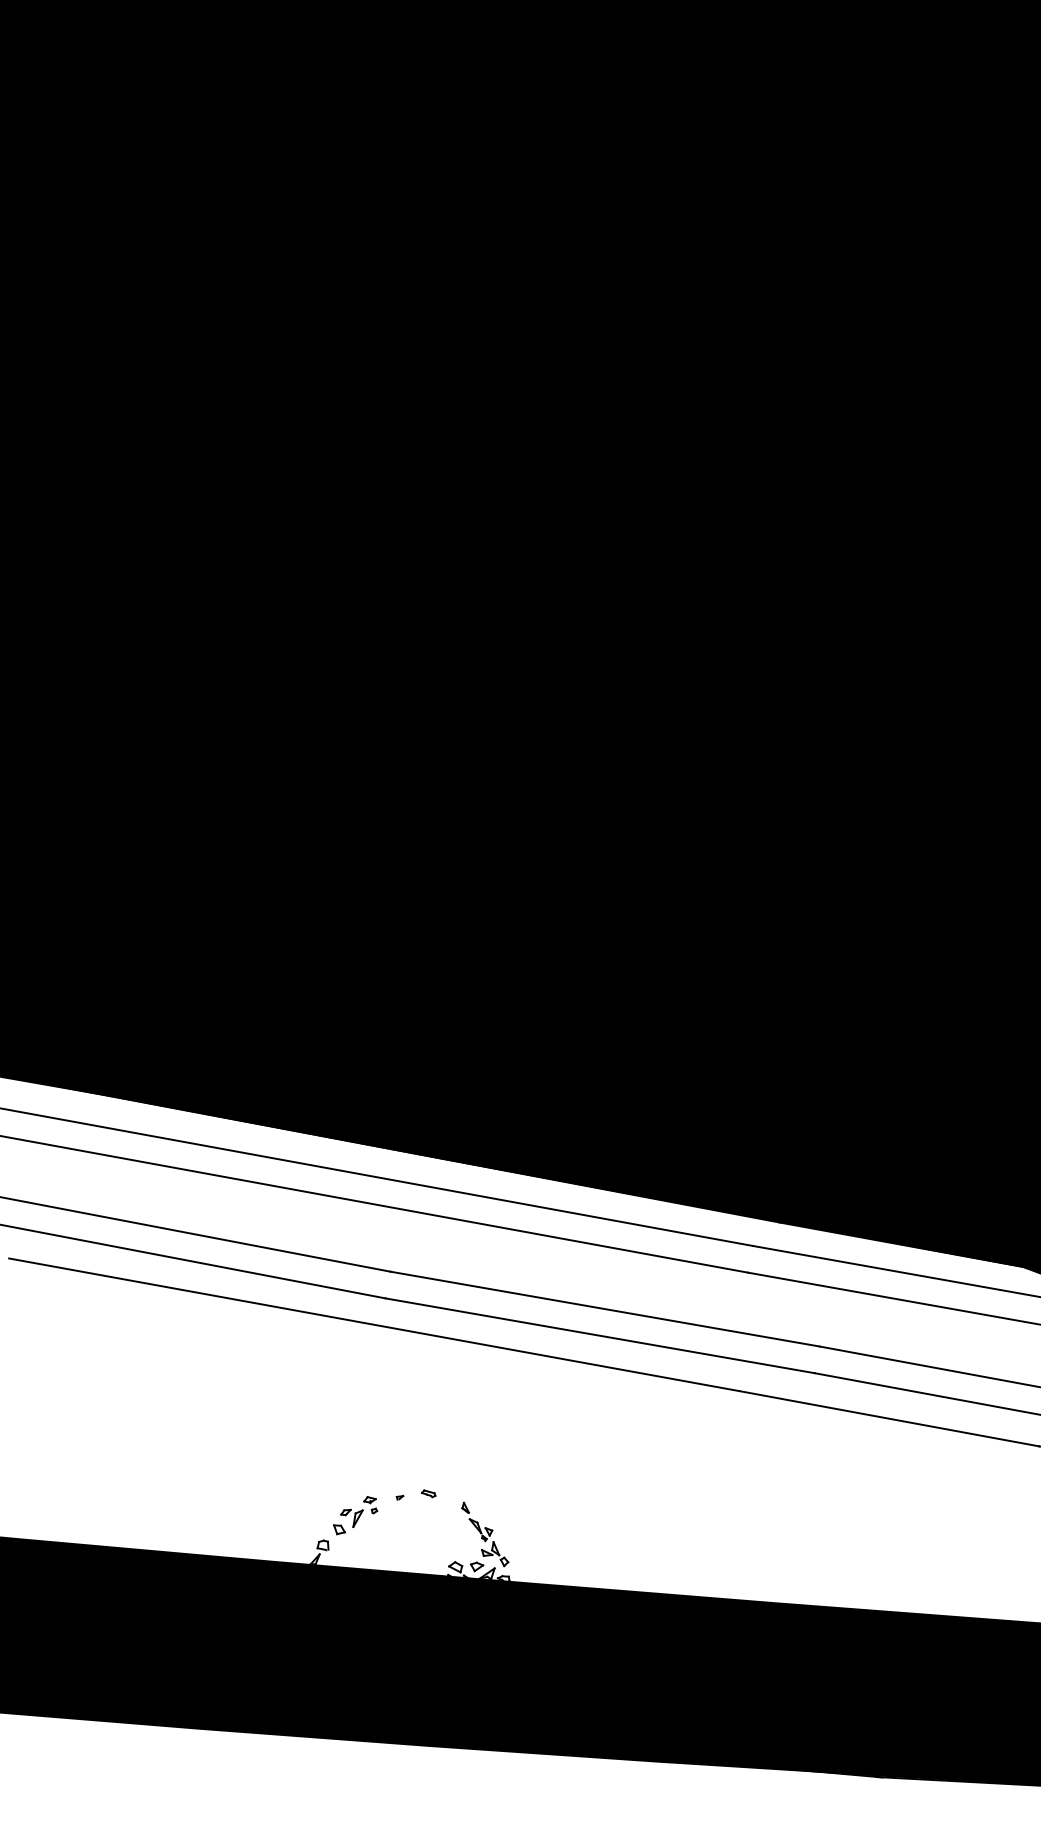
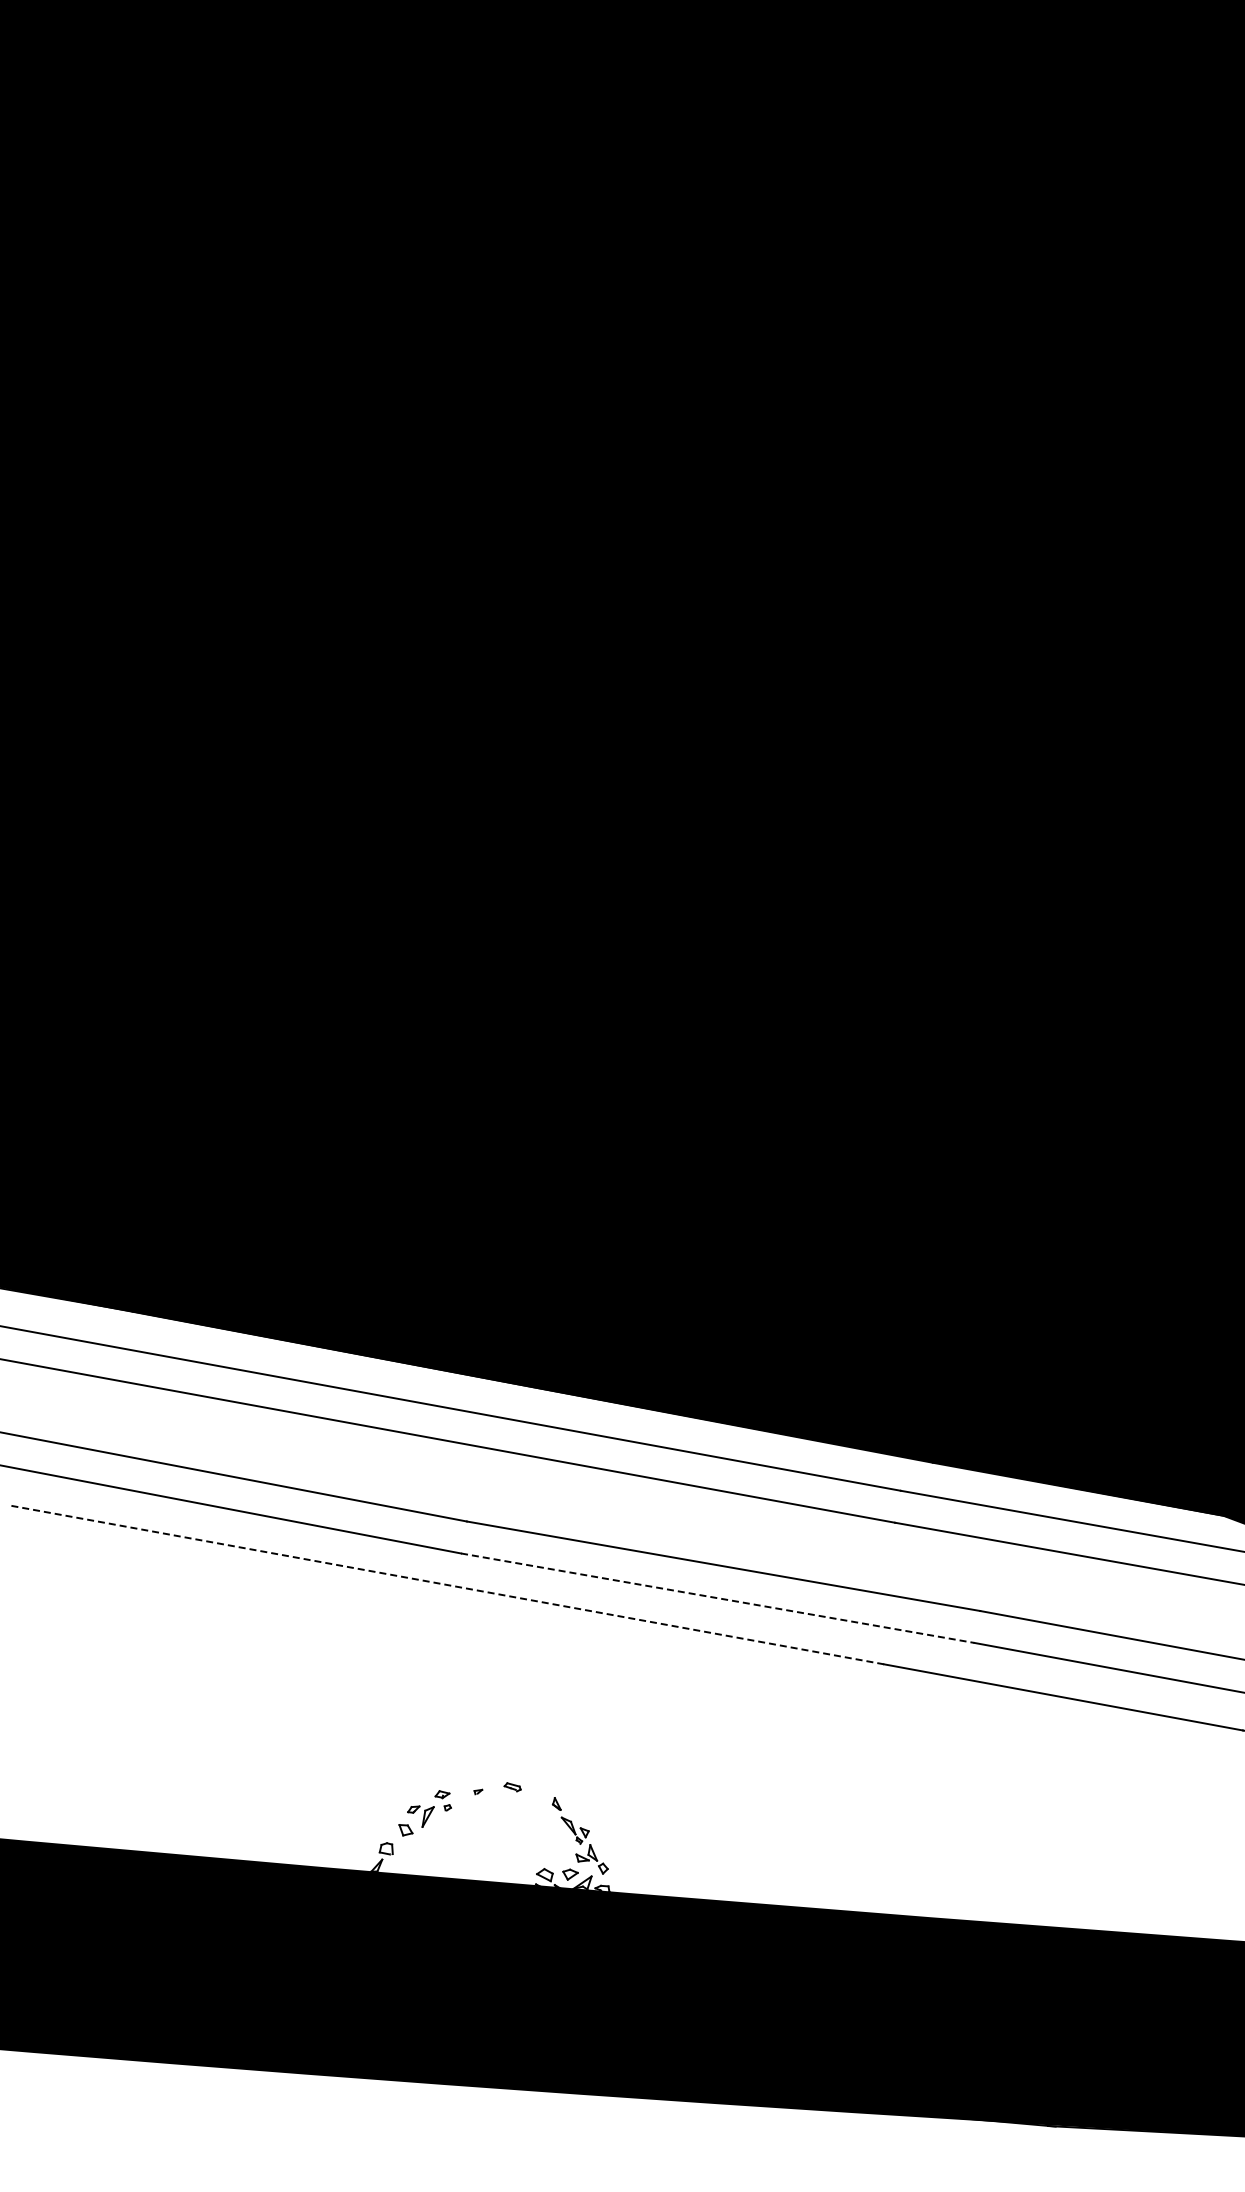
line: (374, 1325) -> (447, 1585), solid -> dashed
line: (599, 1336) -> (717, 1598), solid -> dashed

